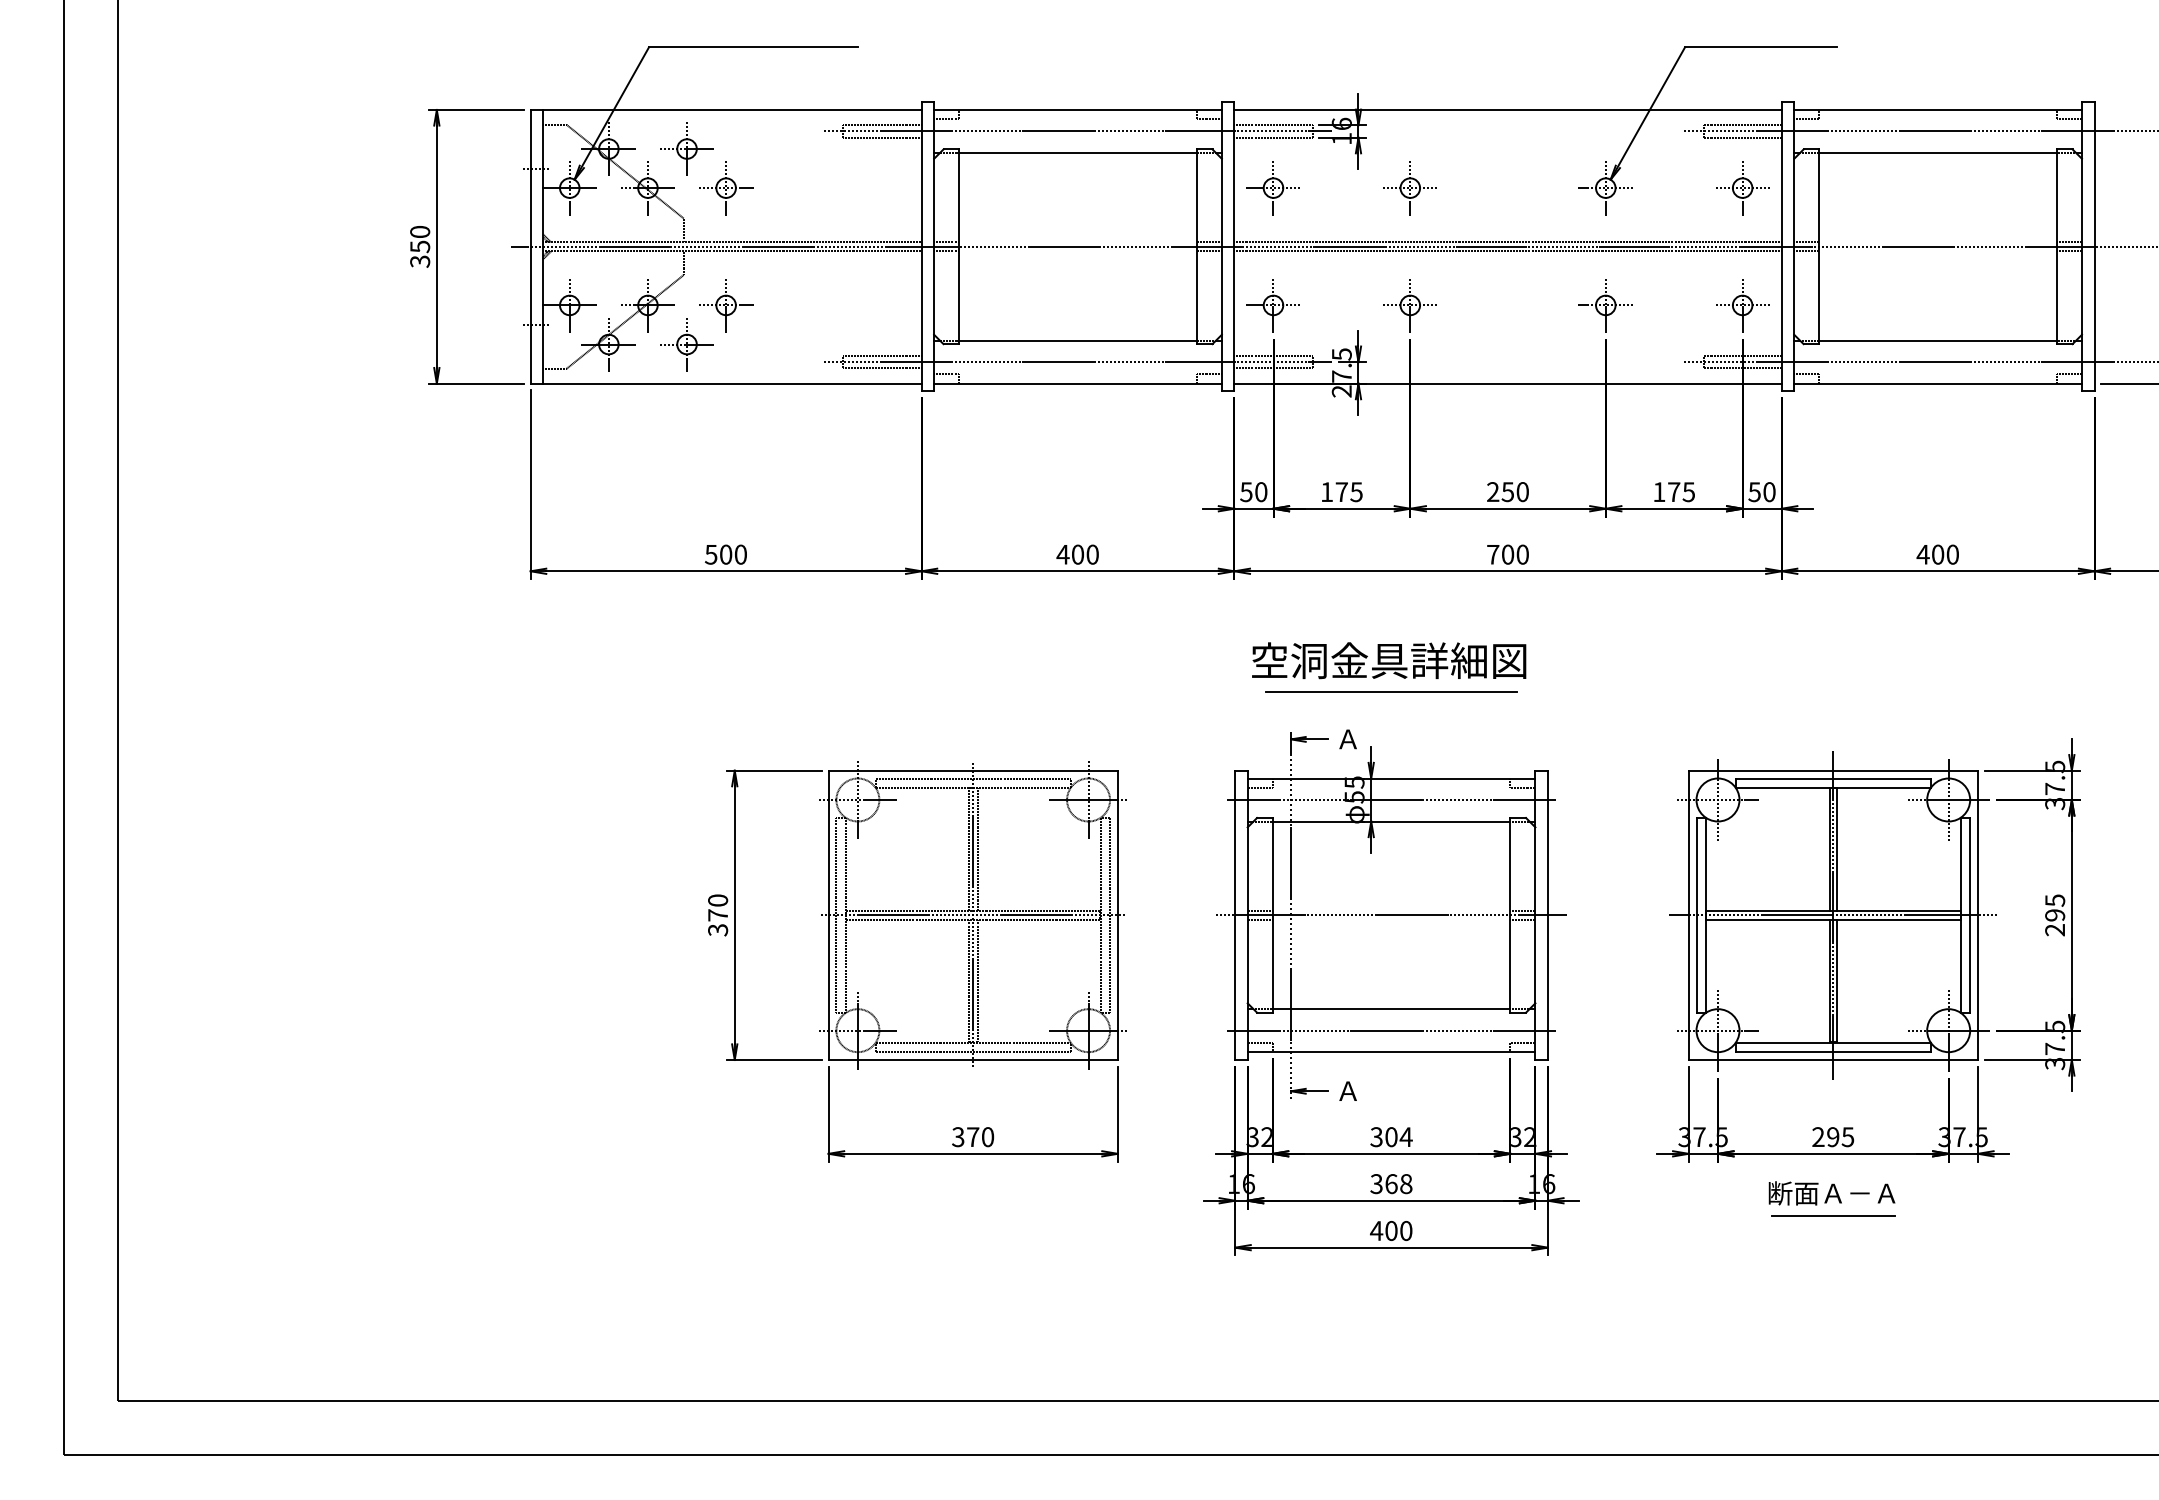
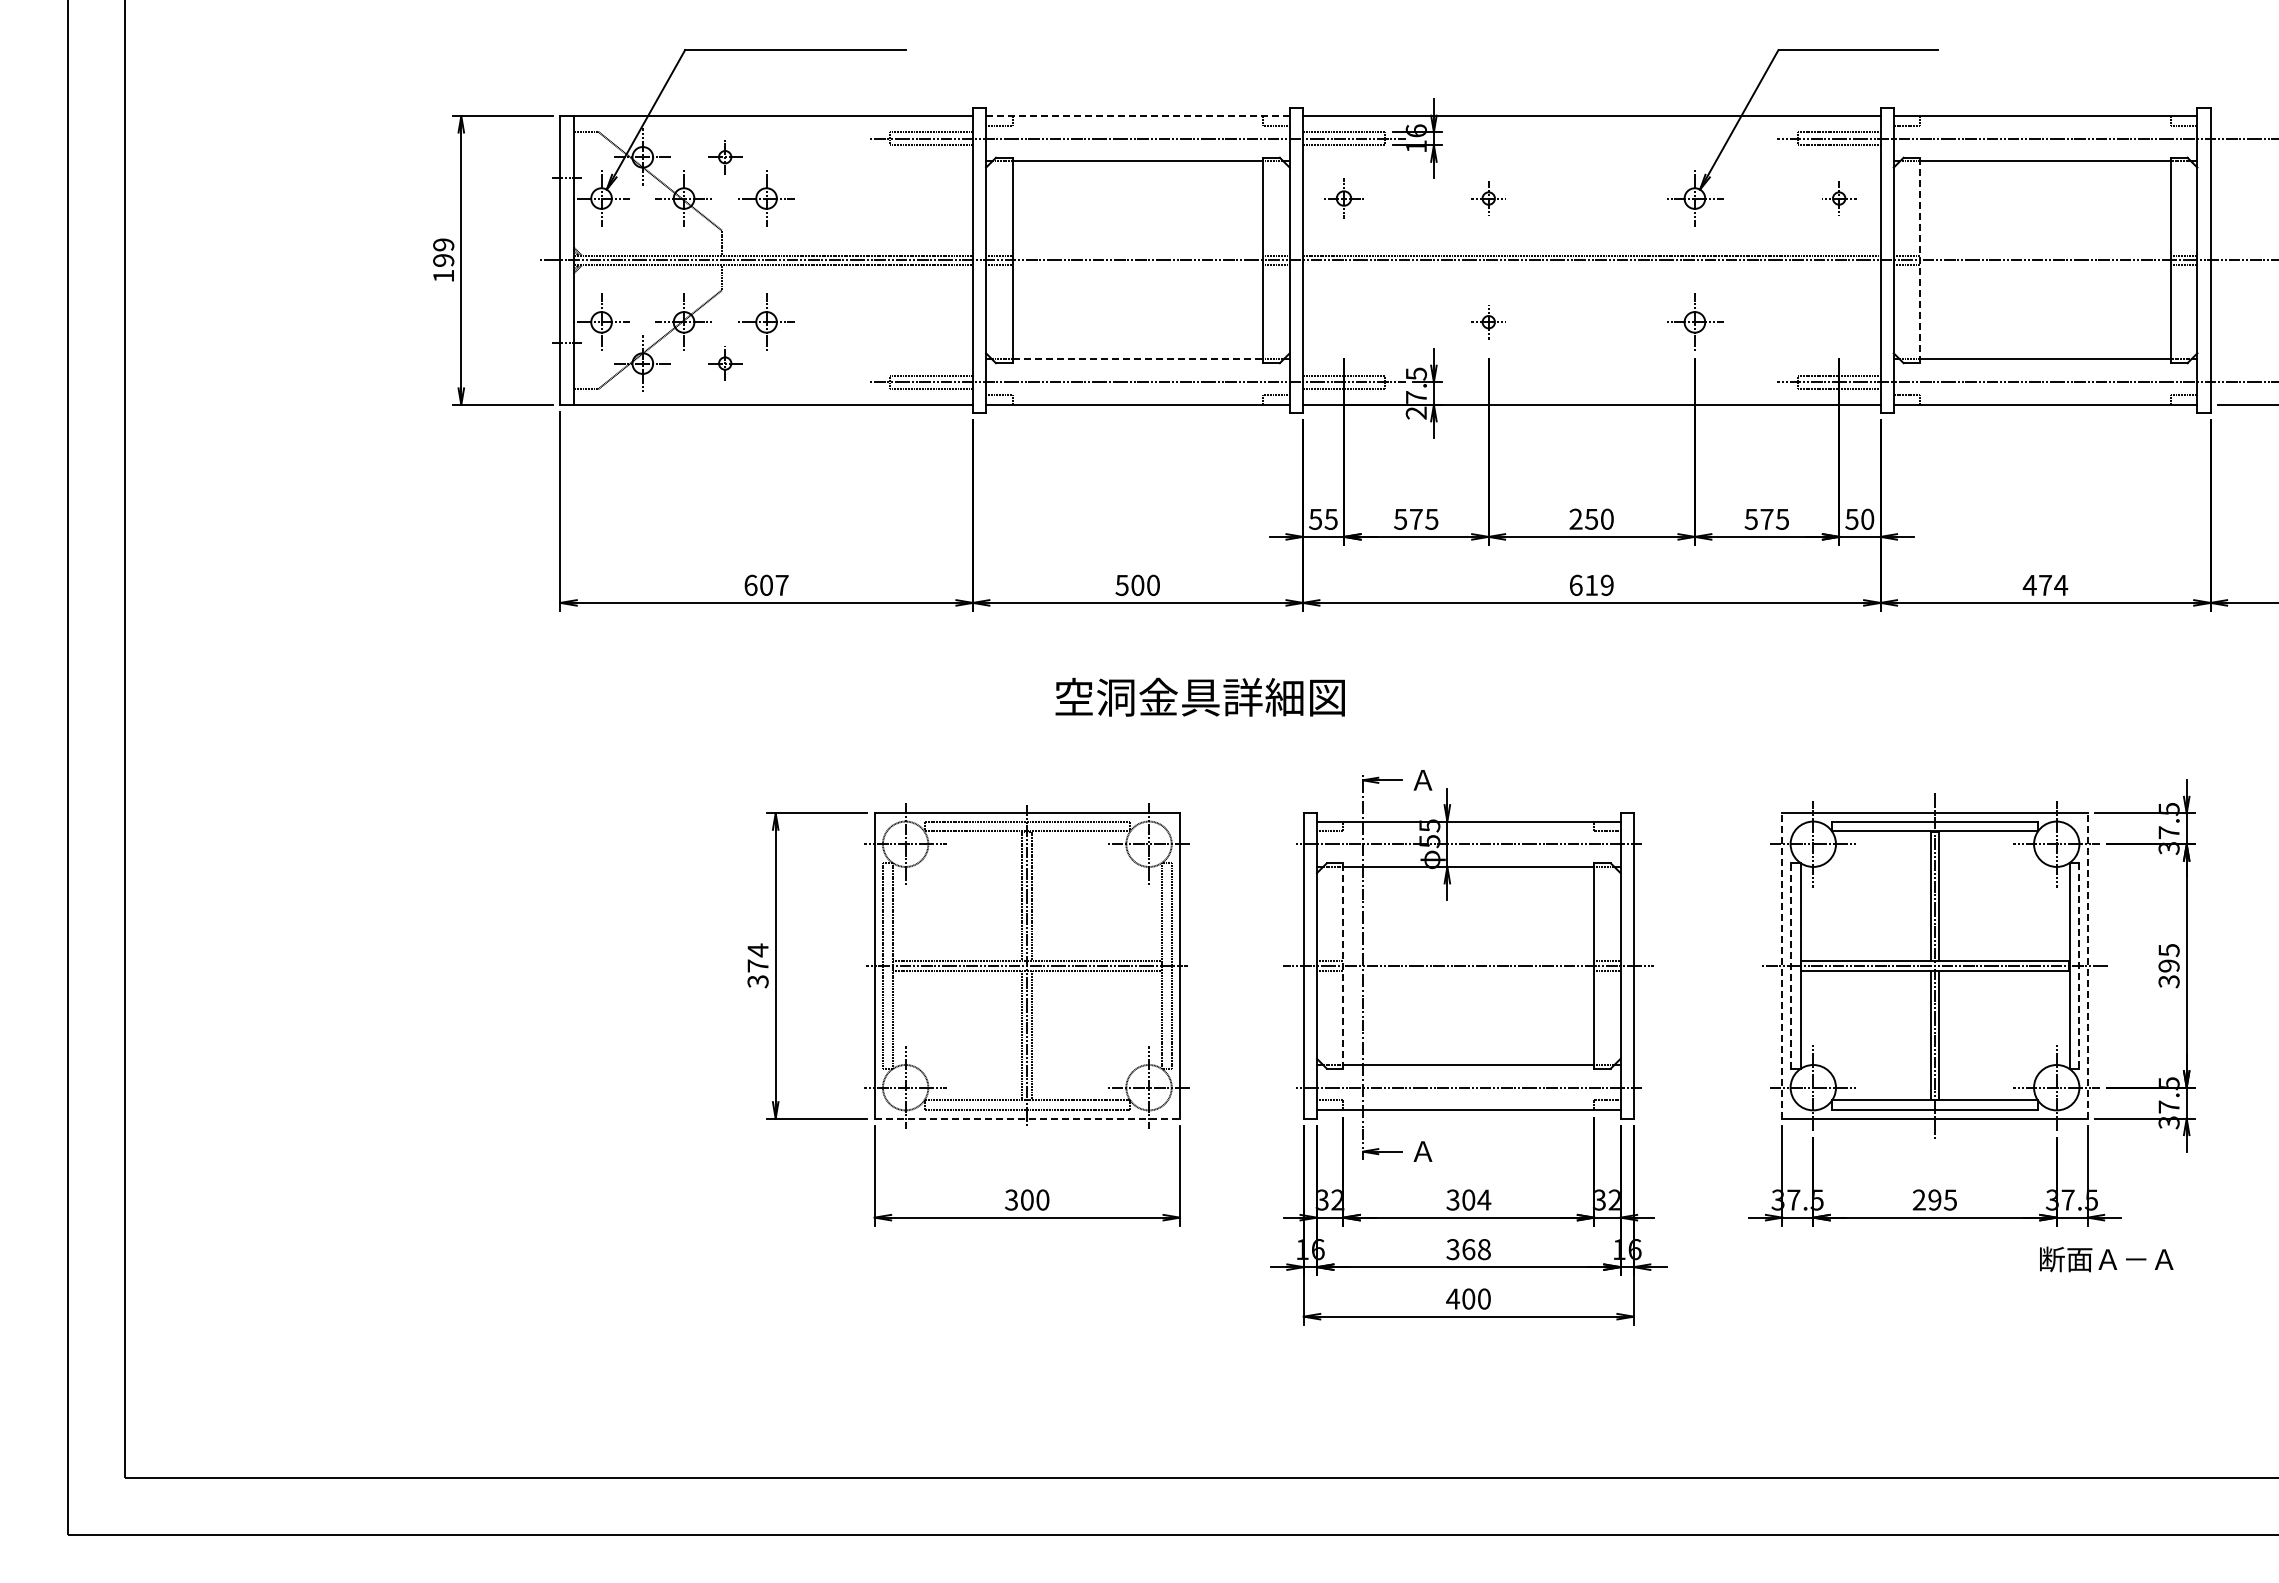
line: (1077, 110) -> (1137, 116), solid -> dashed
part: (686, 148) -> (724, 156), size x0.6
part: (1272, 188) -> (1343, 198), size x0.7
part: (1410, 188) -> (1488, 198), size x0.6
part: (1741, 188) -> (1838, 198), size x0.6
text: (419, 246) -> (443, 260), 350 -> 199
line: (1819, 246) -> (1920, 260), solid -> dashed
line: (1507, 251) -> (1591, 265), removed
part: (1272, 304) -> (1343, 321), removed
part: (1410, 304) -> (1488, 321), size x0.6
part: (1741, 304) -> (1838, 321), removed
line: (1078, 340) -> (1138, 359), solid -> dashed
part: (686, 344) -> (724, 363), size x0.6
text: (1260, 491) -> (1330, 518), 50 -> 55
text: (1326, 492) -> (1400, 519), 175 -> 575
text: (1658, 492) -> (1750, 519), 175 -> 575
text: (726, 553) -> (766, 584), 500 -> 607
text: (1507, 553) -> (1591, 584), 700 -> 619
text: (1945, 553) -> (2053, 584), 400 -> 474
text: (1063, 554) -> (1122, 585), 400 -> 500
text: (1388, 659) -> (1199, 696), moved
line: (1391, 692) -> (1468, 730), removed
text: (717, 900) -> (757, 950), 370 -> 374
line: (1272, 914) -> (1343, 965), solid -> dashed
line: (1688, 914) -> (1782, 965), solid -> dashed
line: (1696, 914) -> (1790, 965), solid -> dashed
line: (1970, 914) -> (2079, 965), solid -> dashed
line: (1977, 914) -> (2087, 965), solid -> dashed
text: (2055, 930) -> (2169, 981), 295 -> 395
line: (973, 1059) -> (1027, 1118), solid -> dashed
text: (973, 1136) -> (1027, 1199), 370 -> 300
text: (1831, 1193) -> (2106, 1259), moved
line: (1833, 1216) -> (1935, 1283), removed

